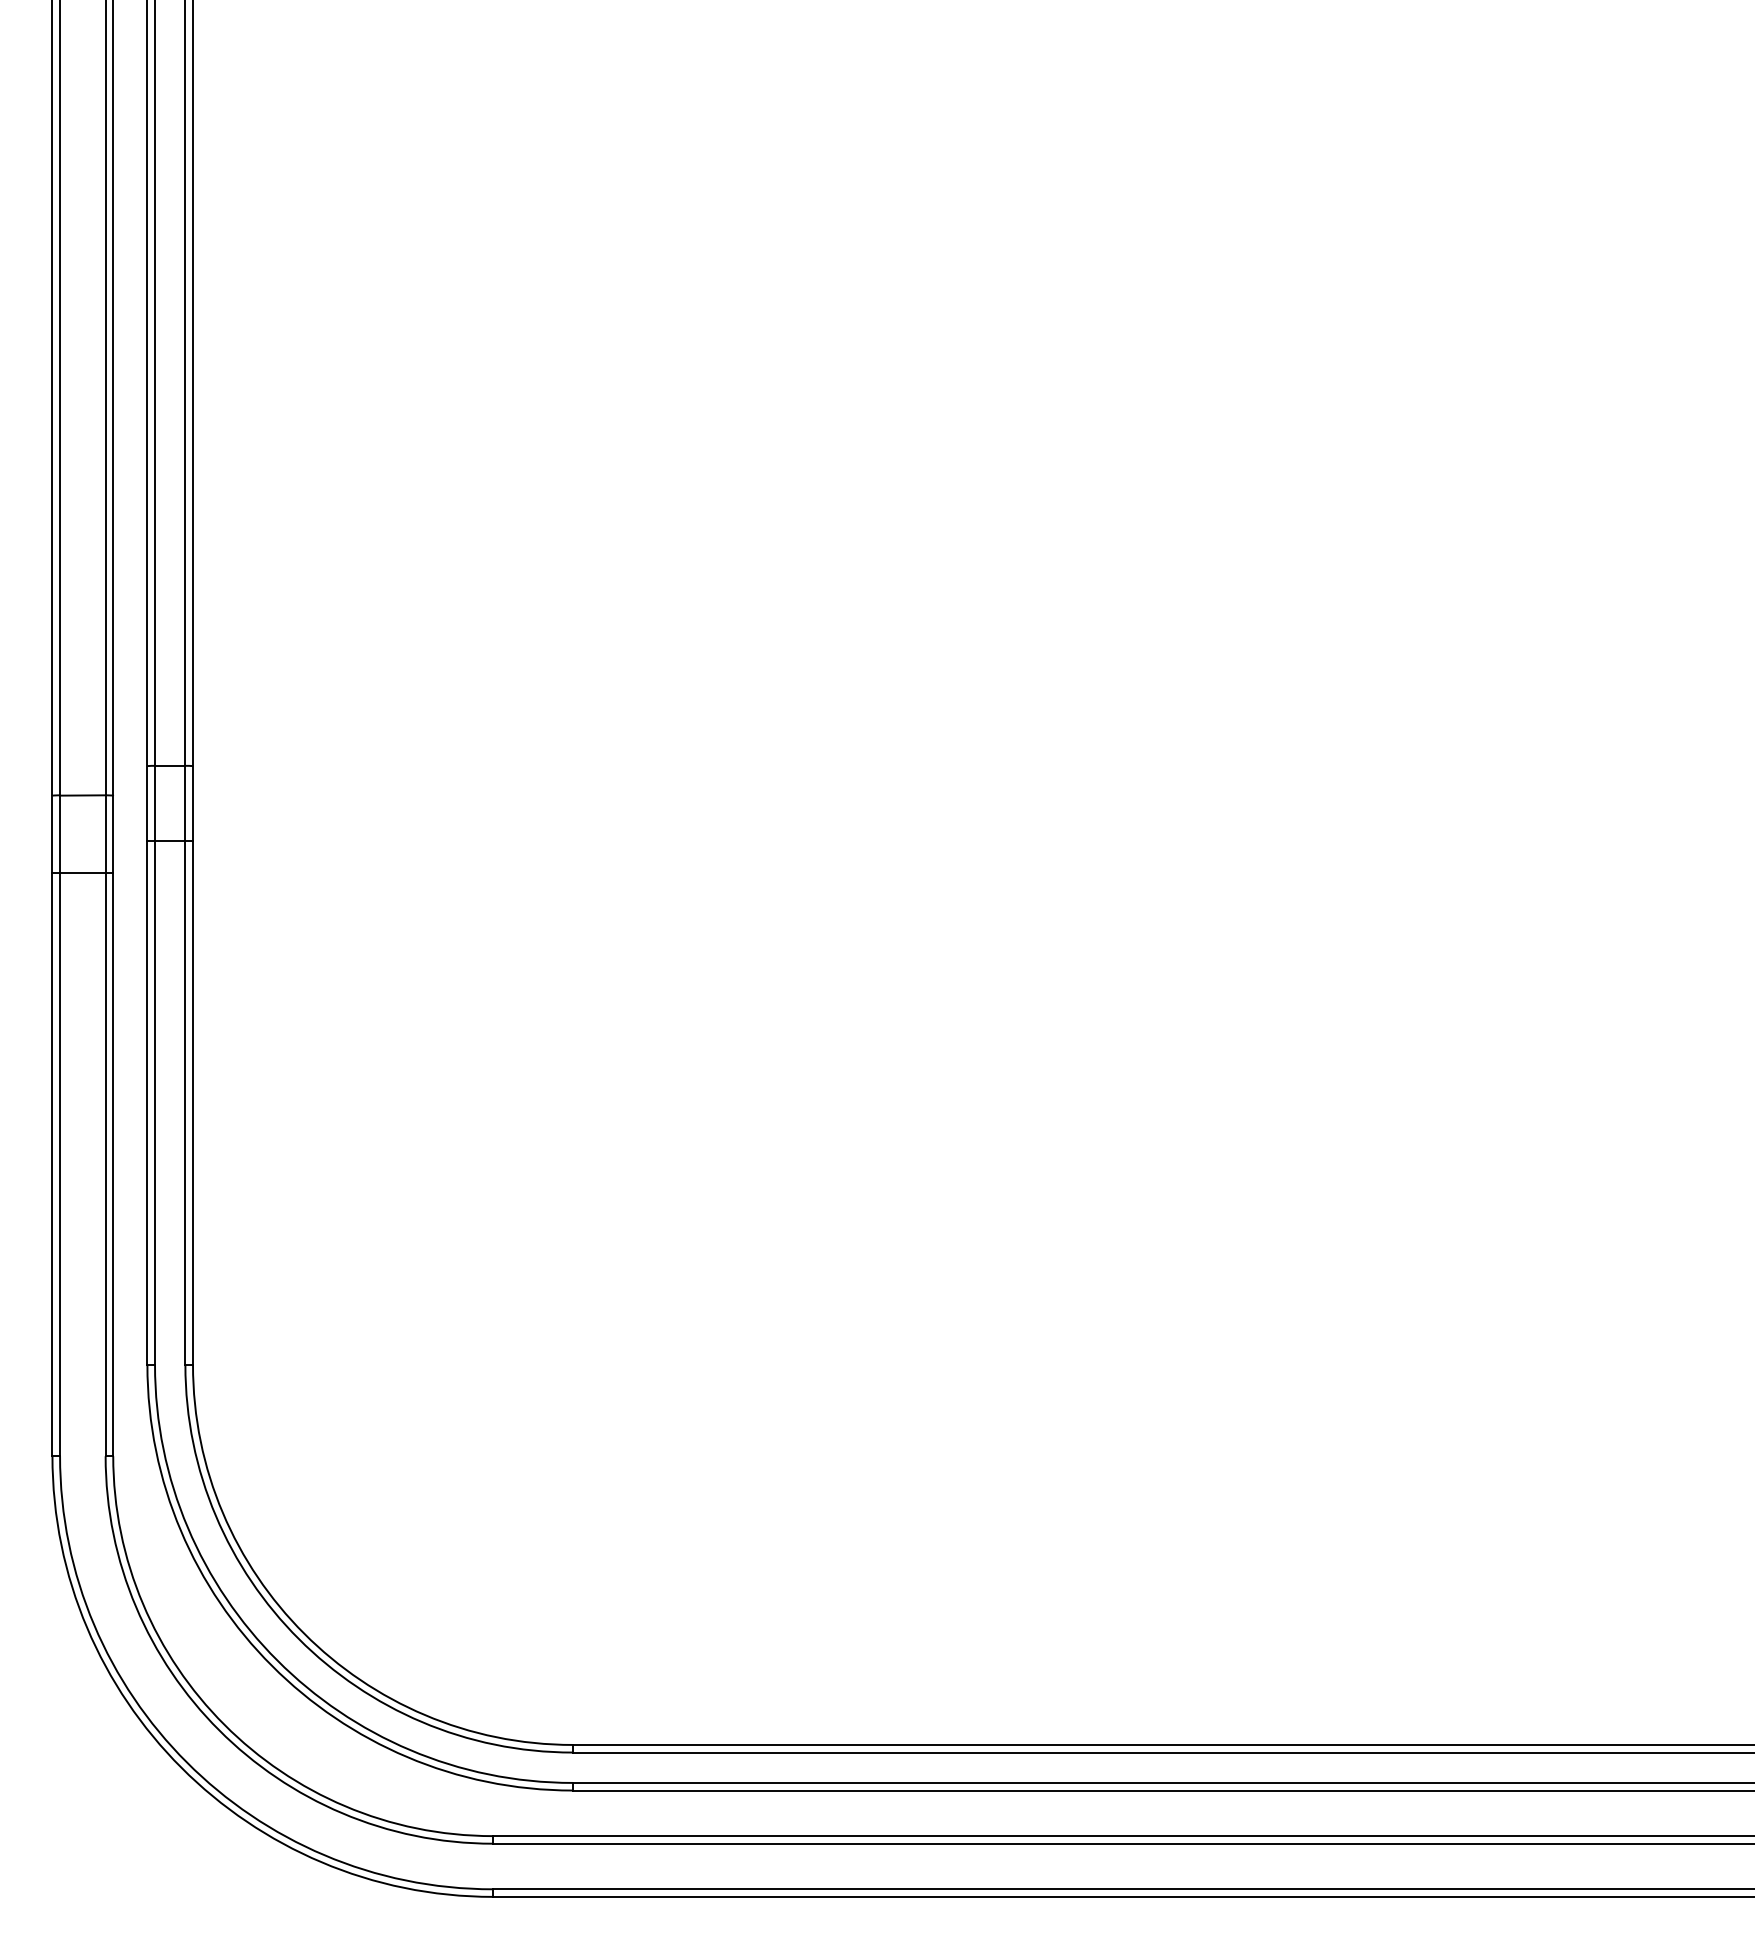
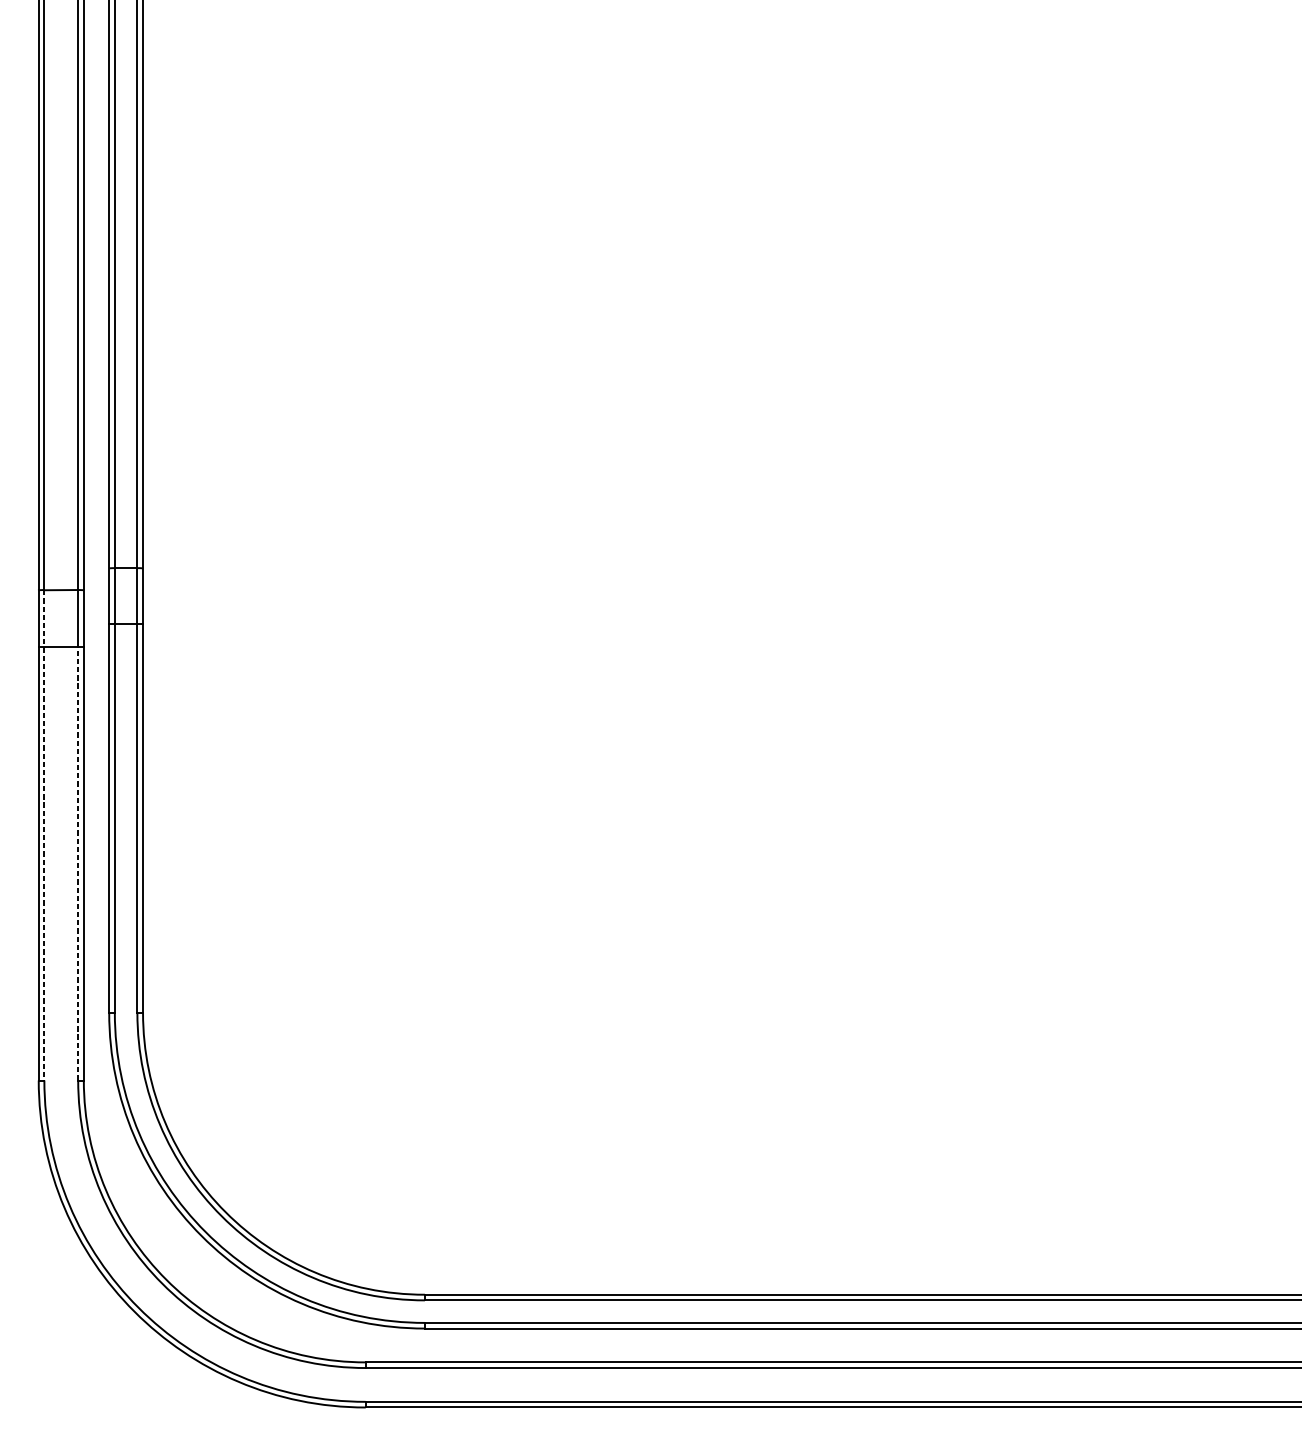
line: (60, 1126) -> (44, 835), solid -> dashed
line: (105, 1164) -> (78, 863), solid -> dashed

